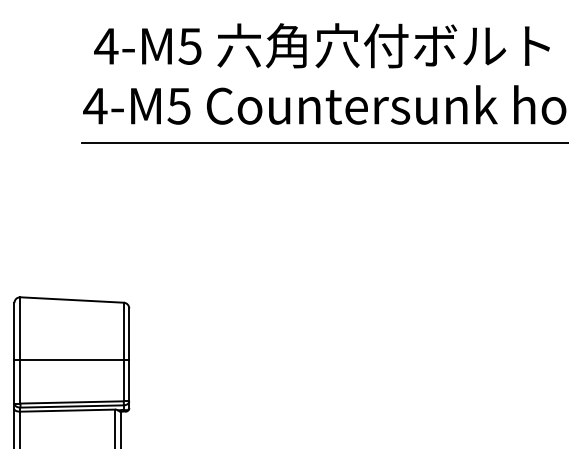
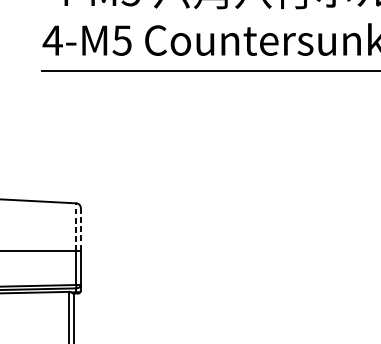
line: (123, 331) -> (76, 227), solid -> dashed
line: (129, 334) -> (81, 229), solid -> dashed

